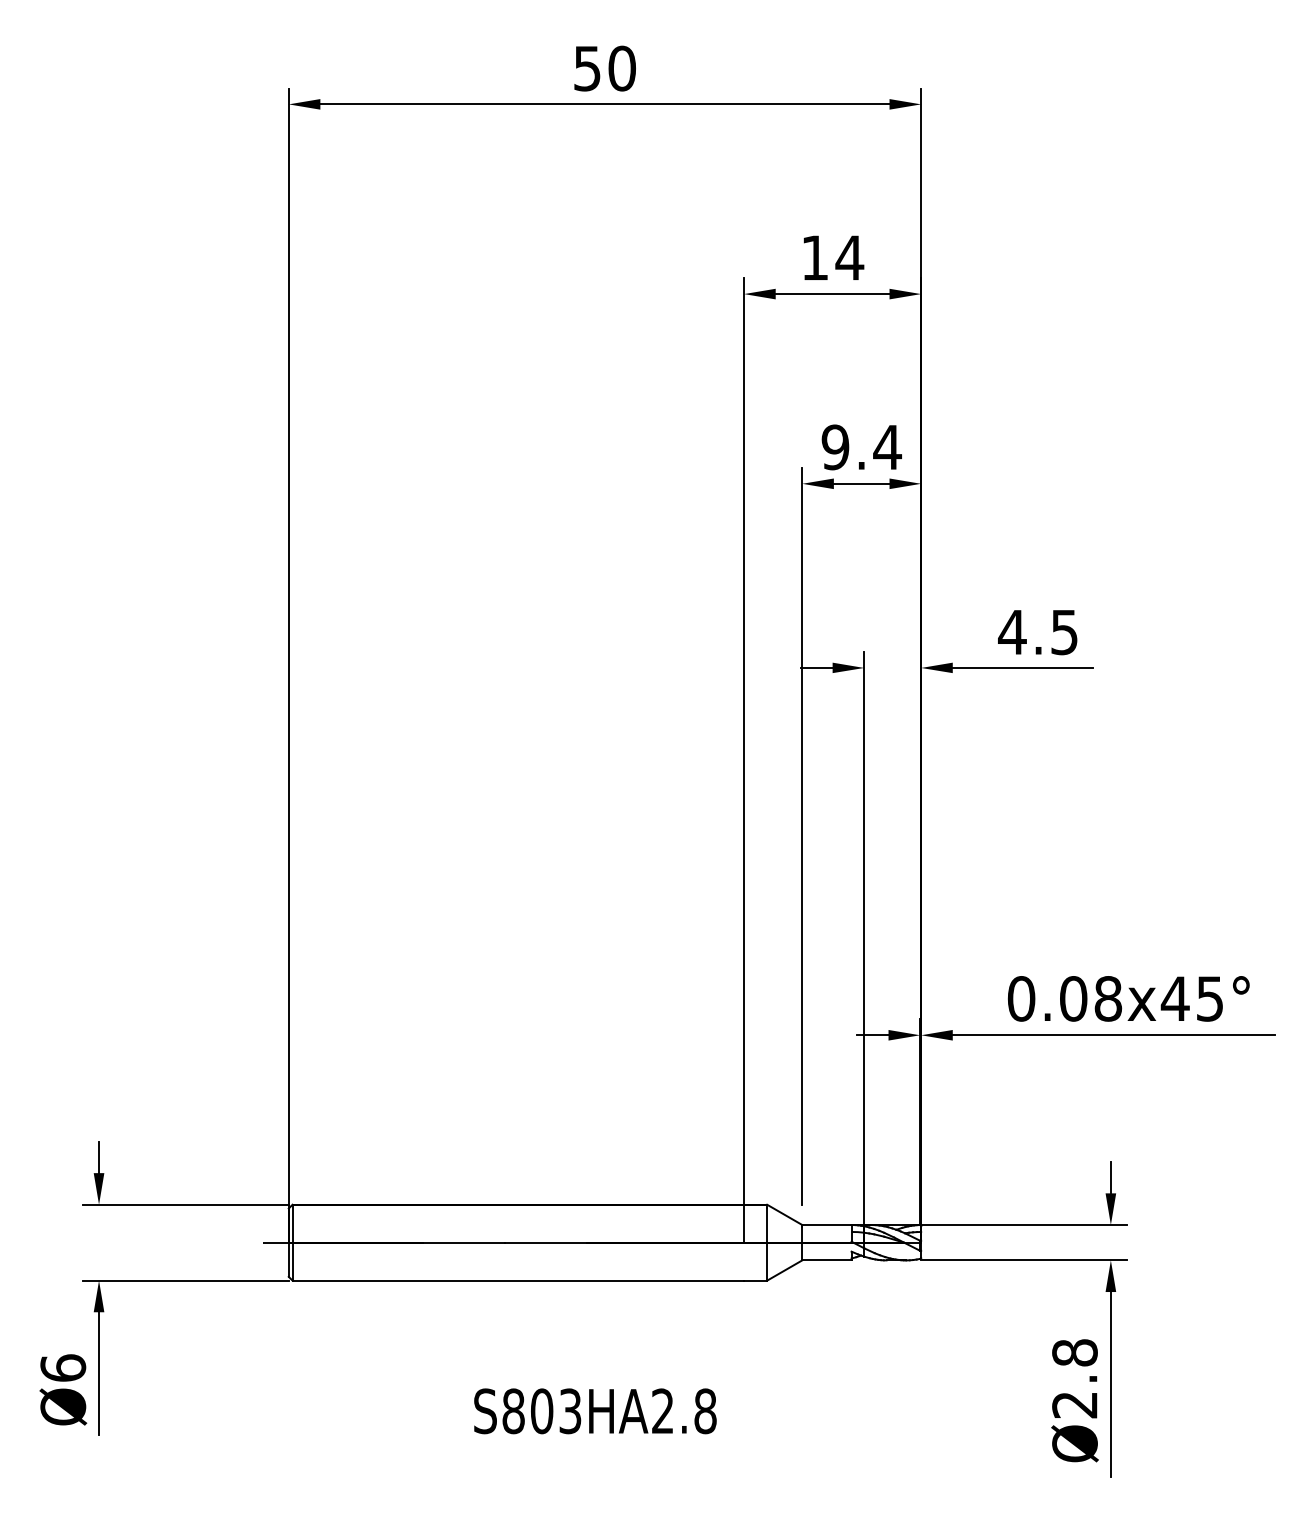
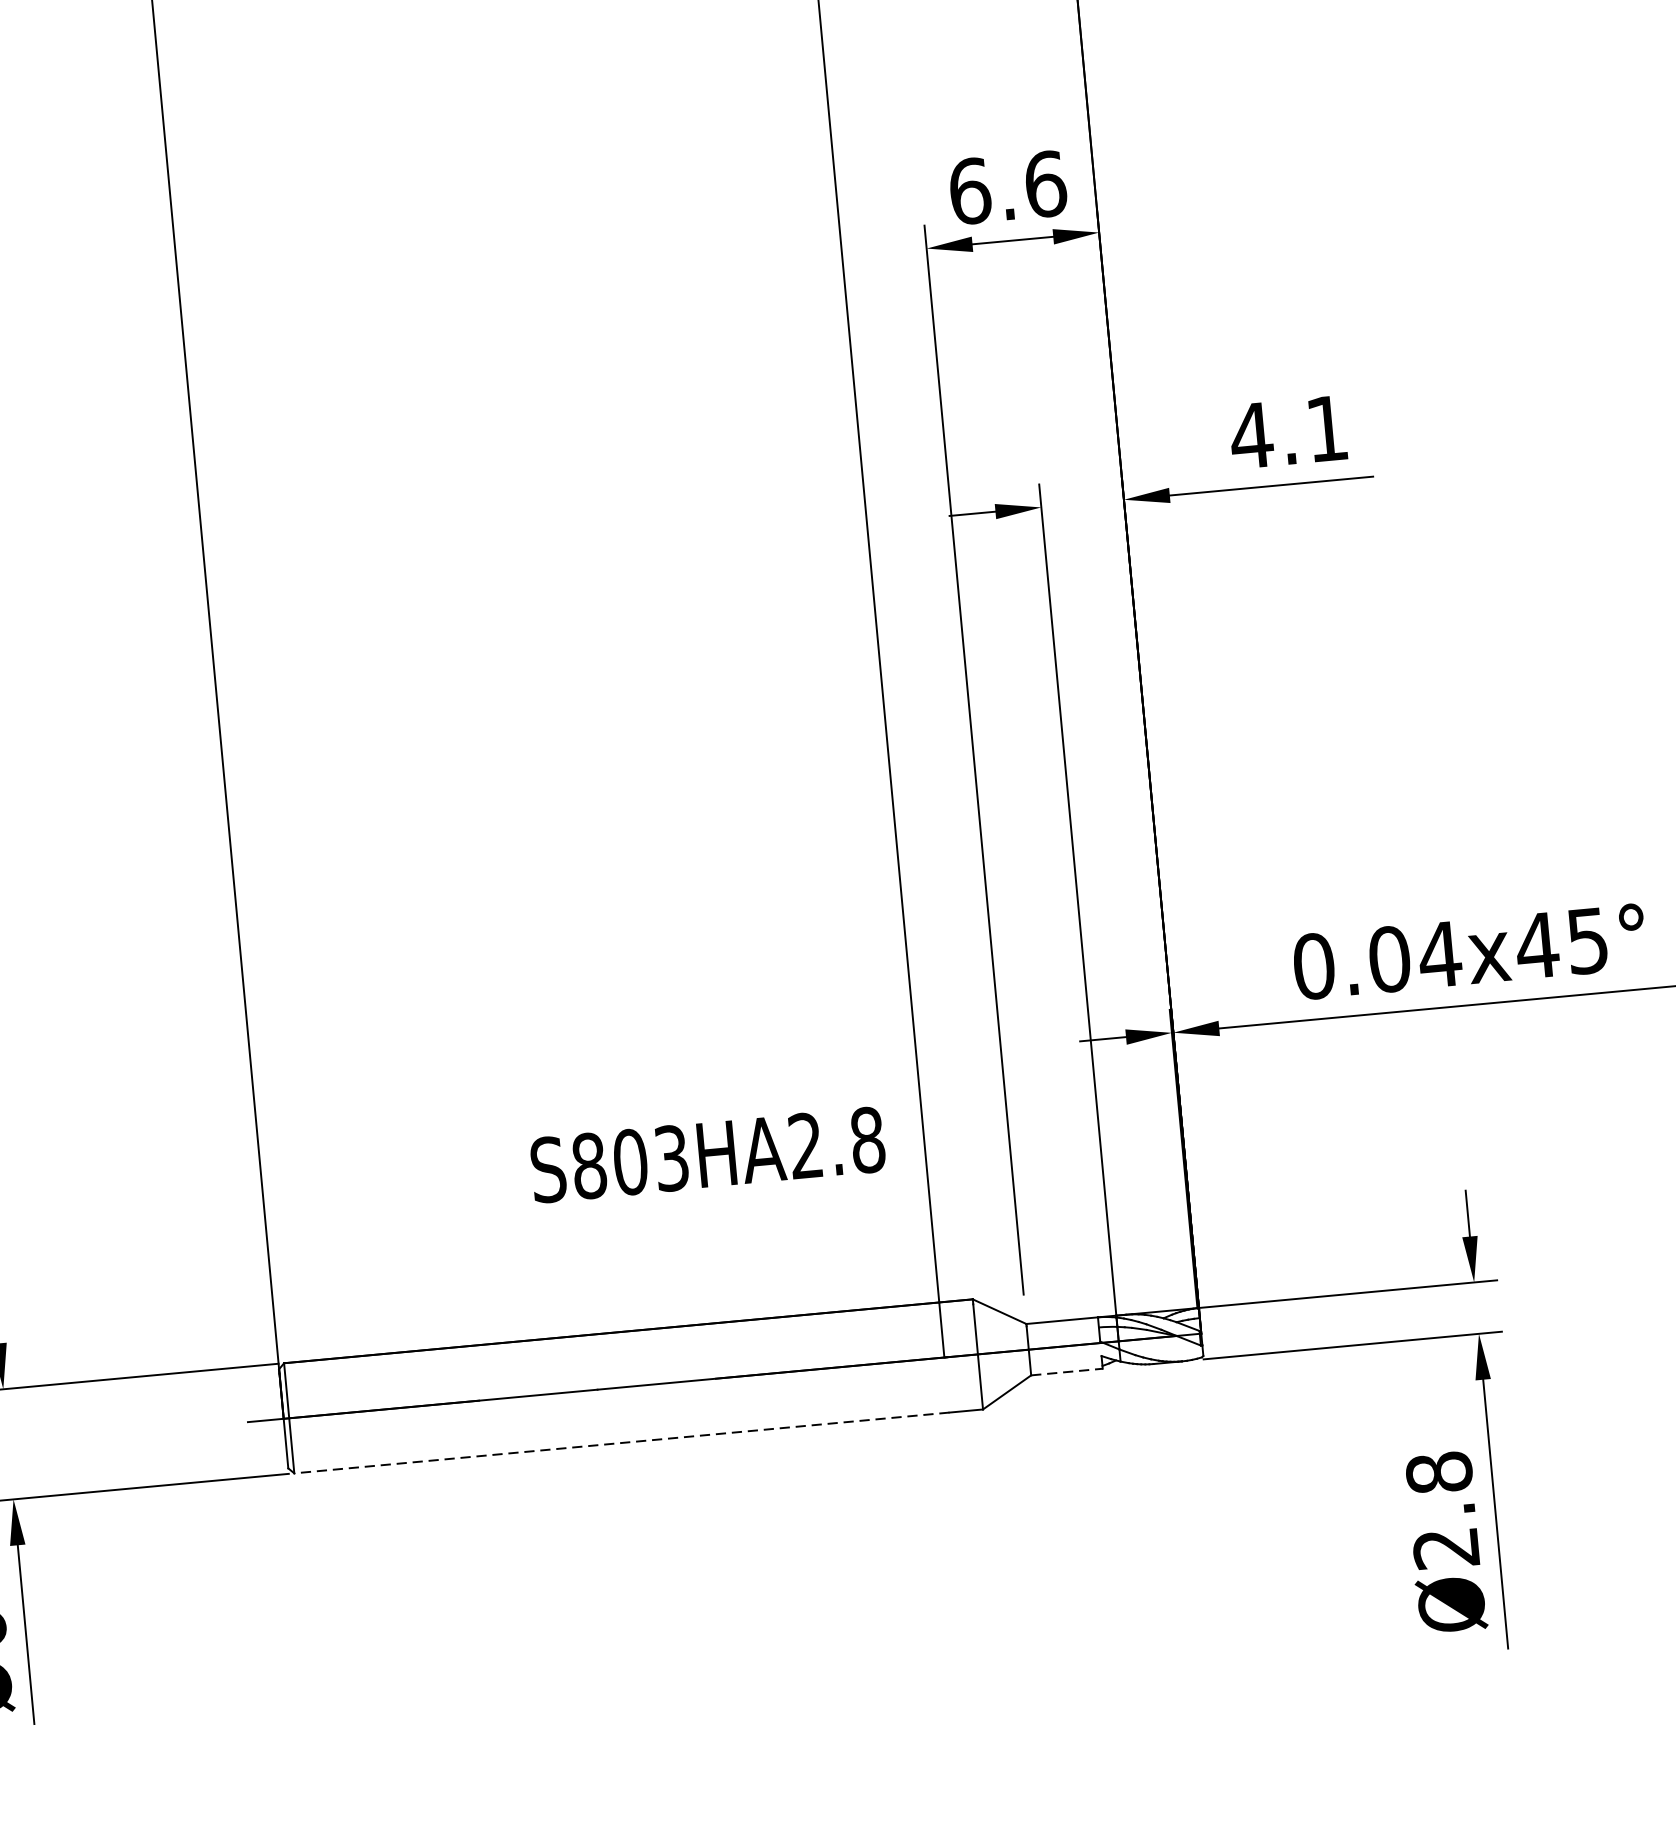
text: (861, 447) -> (1007, 187), 9.4 -> 6.6
text: (1064, 632) -> (1327, 429), 4.5 -> 4.1
text: (1107, 998) -> (1438, 954), 0.08x45° -> 0.04x45°
line: (826, 1260) -> (1066, 1372), solid -> dashed
line: (518, 1280) -> (622, 1442), solid -> dashed
text: (595, 1411) -> (708, 1155), moved

